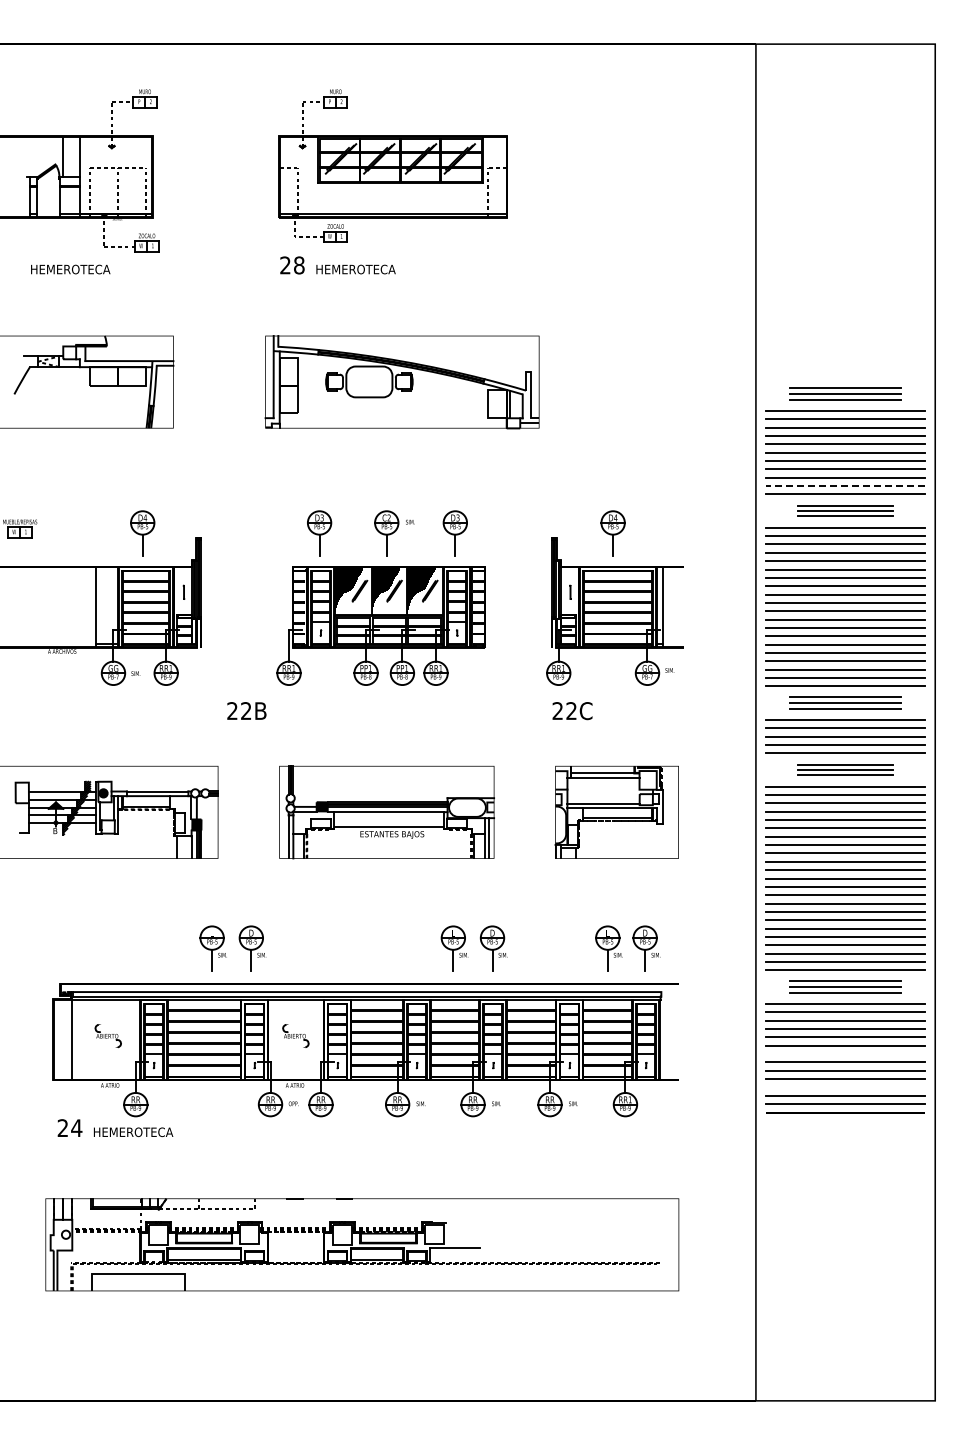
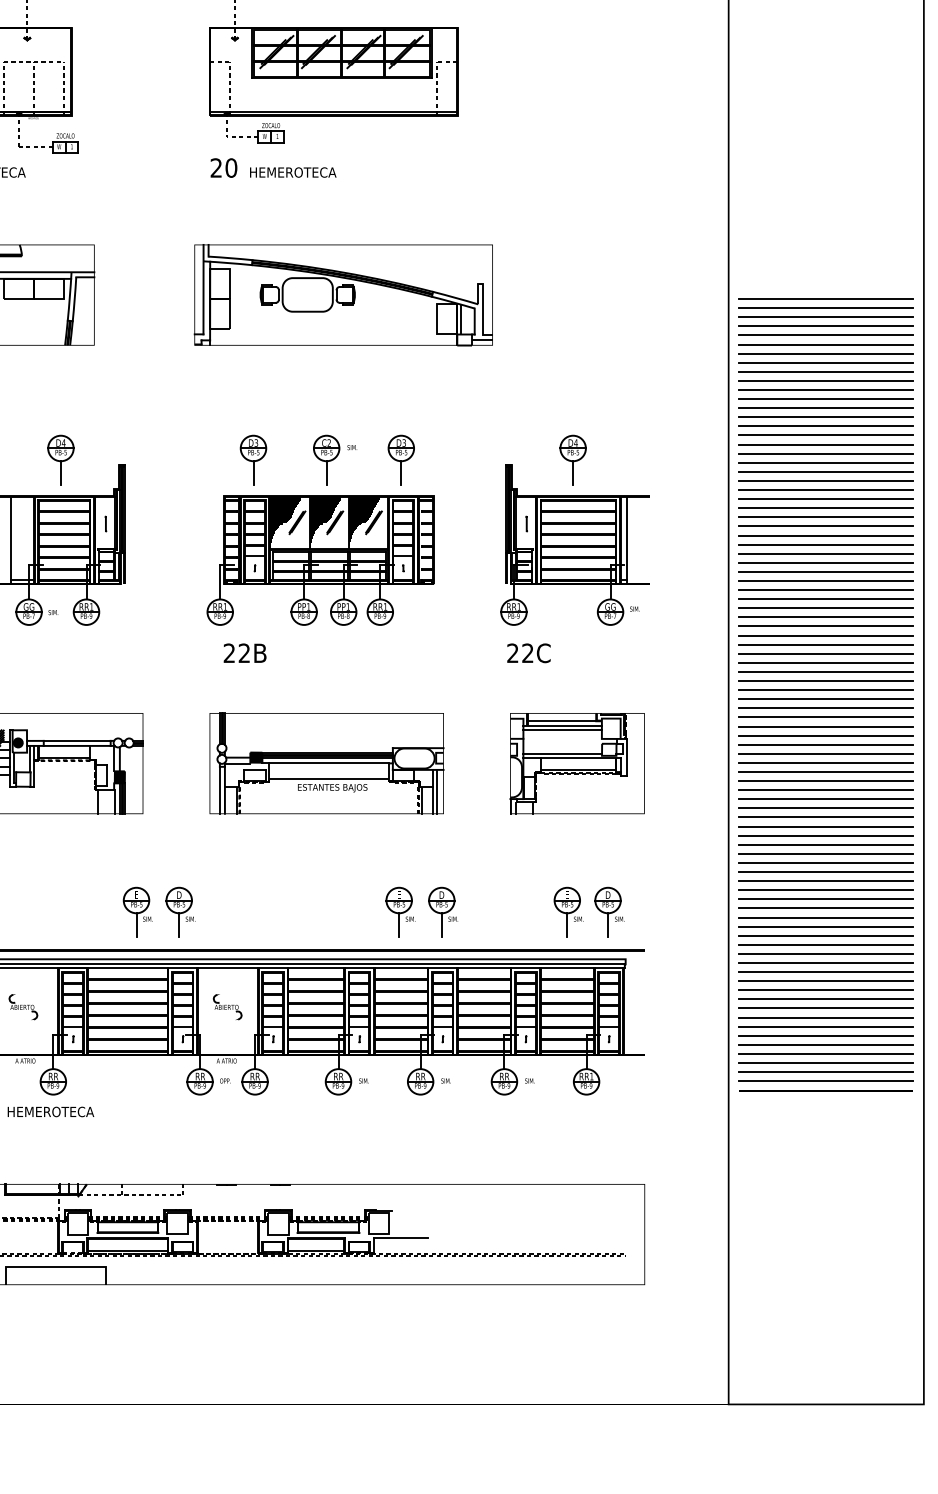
text: (298, 265) -> (230, 168), 28 -> 20
part: (845, 393) -> (826, 307), size x1.43
line: (845, 485) -> (826, 407), dashed -> solid
part: (845, 510) -> (826, 434), size x1.67
part: (845, 702) -> (826, 643), size x1.43
text: (246, 710) -> (244, 652), moved
part: (845, 769) -> (826, 716), size x1.67
line: (603, 781) -> (562, 730), added
part: (845, 986) -> (826, 953), size x1.43
line: (845, 1053) -> (826, 1026), added
line: (845, 1087) -> (826, 1063), added

